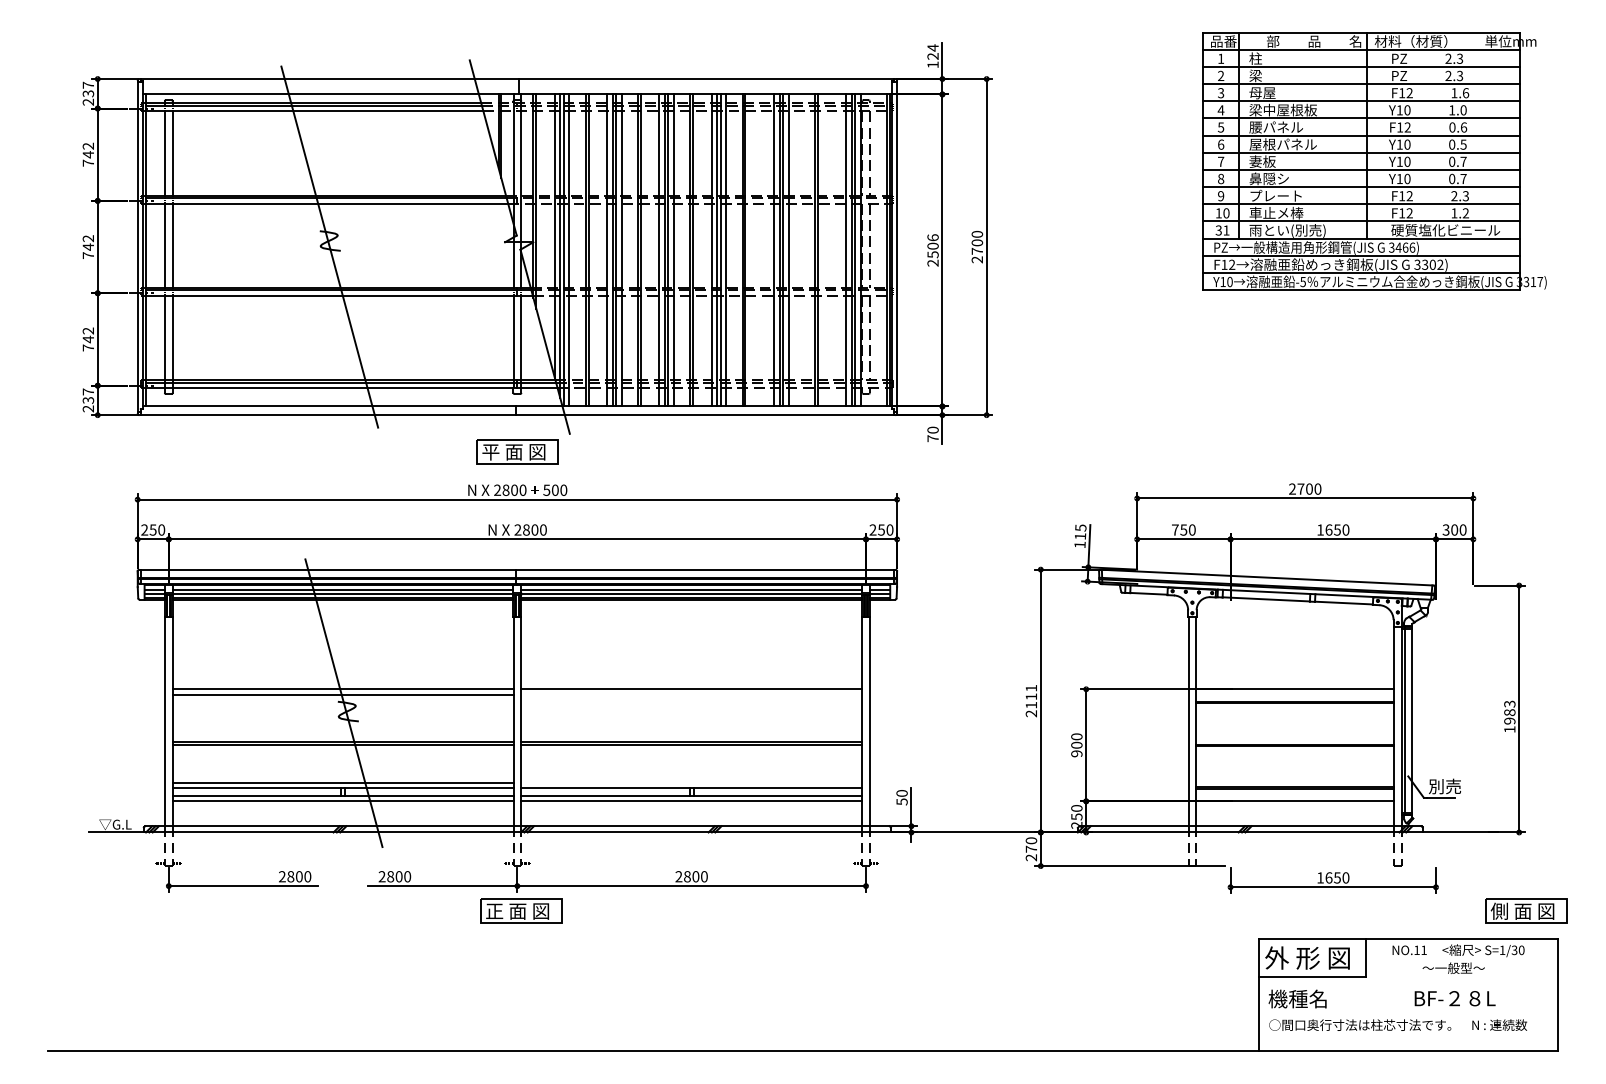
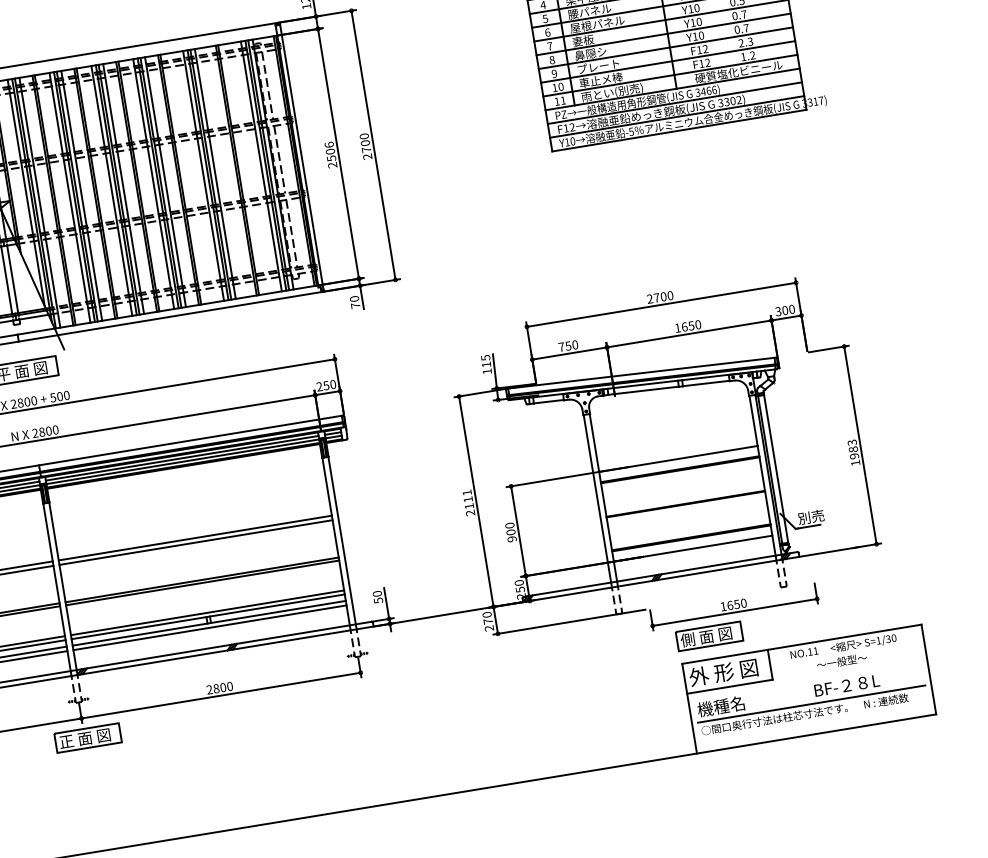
text: (1218, 230) -> (556, 101), 31 -> 11
line: (691, 694) -> (195, 542), added
line: (691, 782) -> (207, 612), added
part: (1526, 910) -> (709, 635), moved
line: (1408, 1014) -> (811, 704), added

